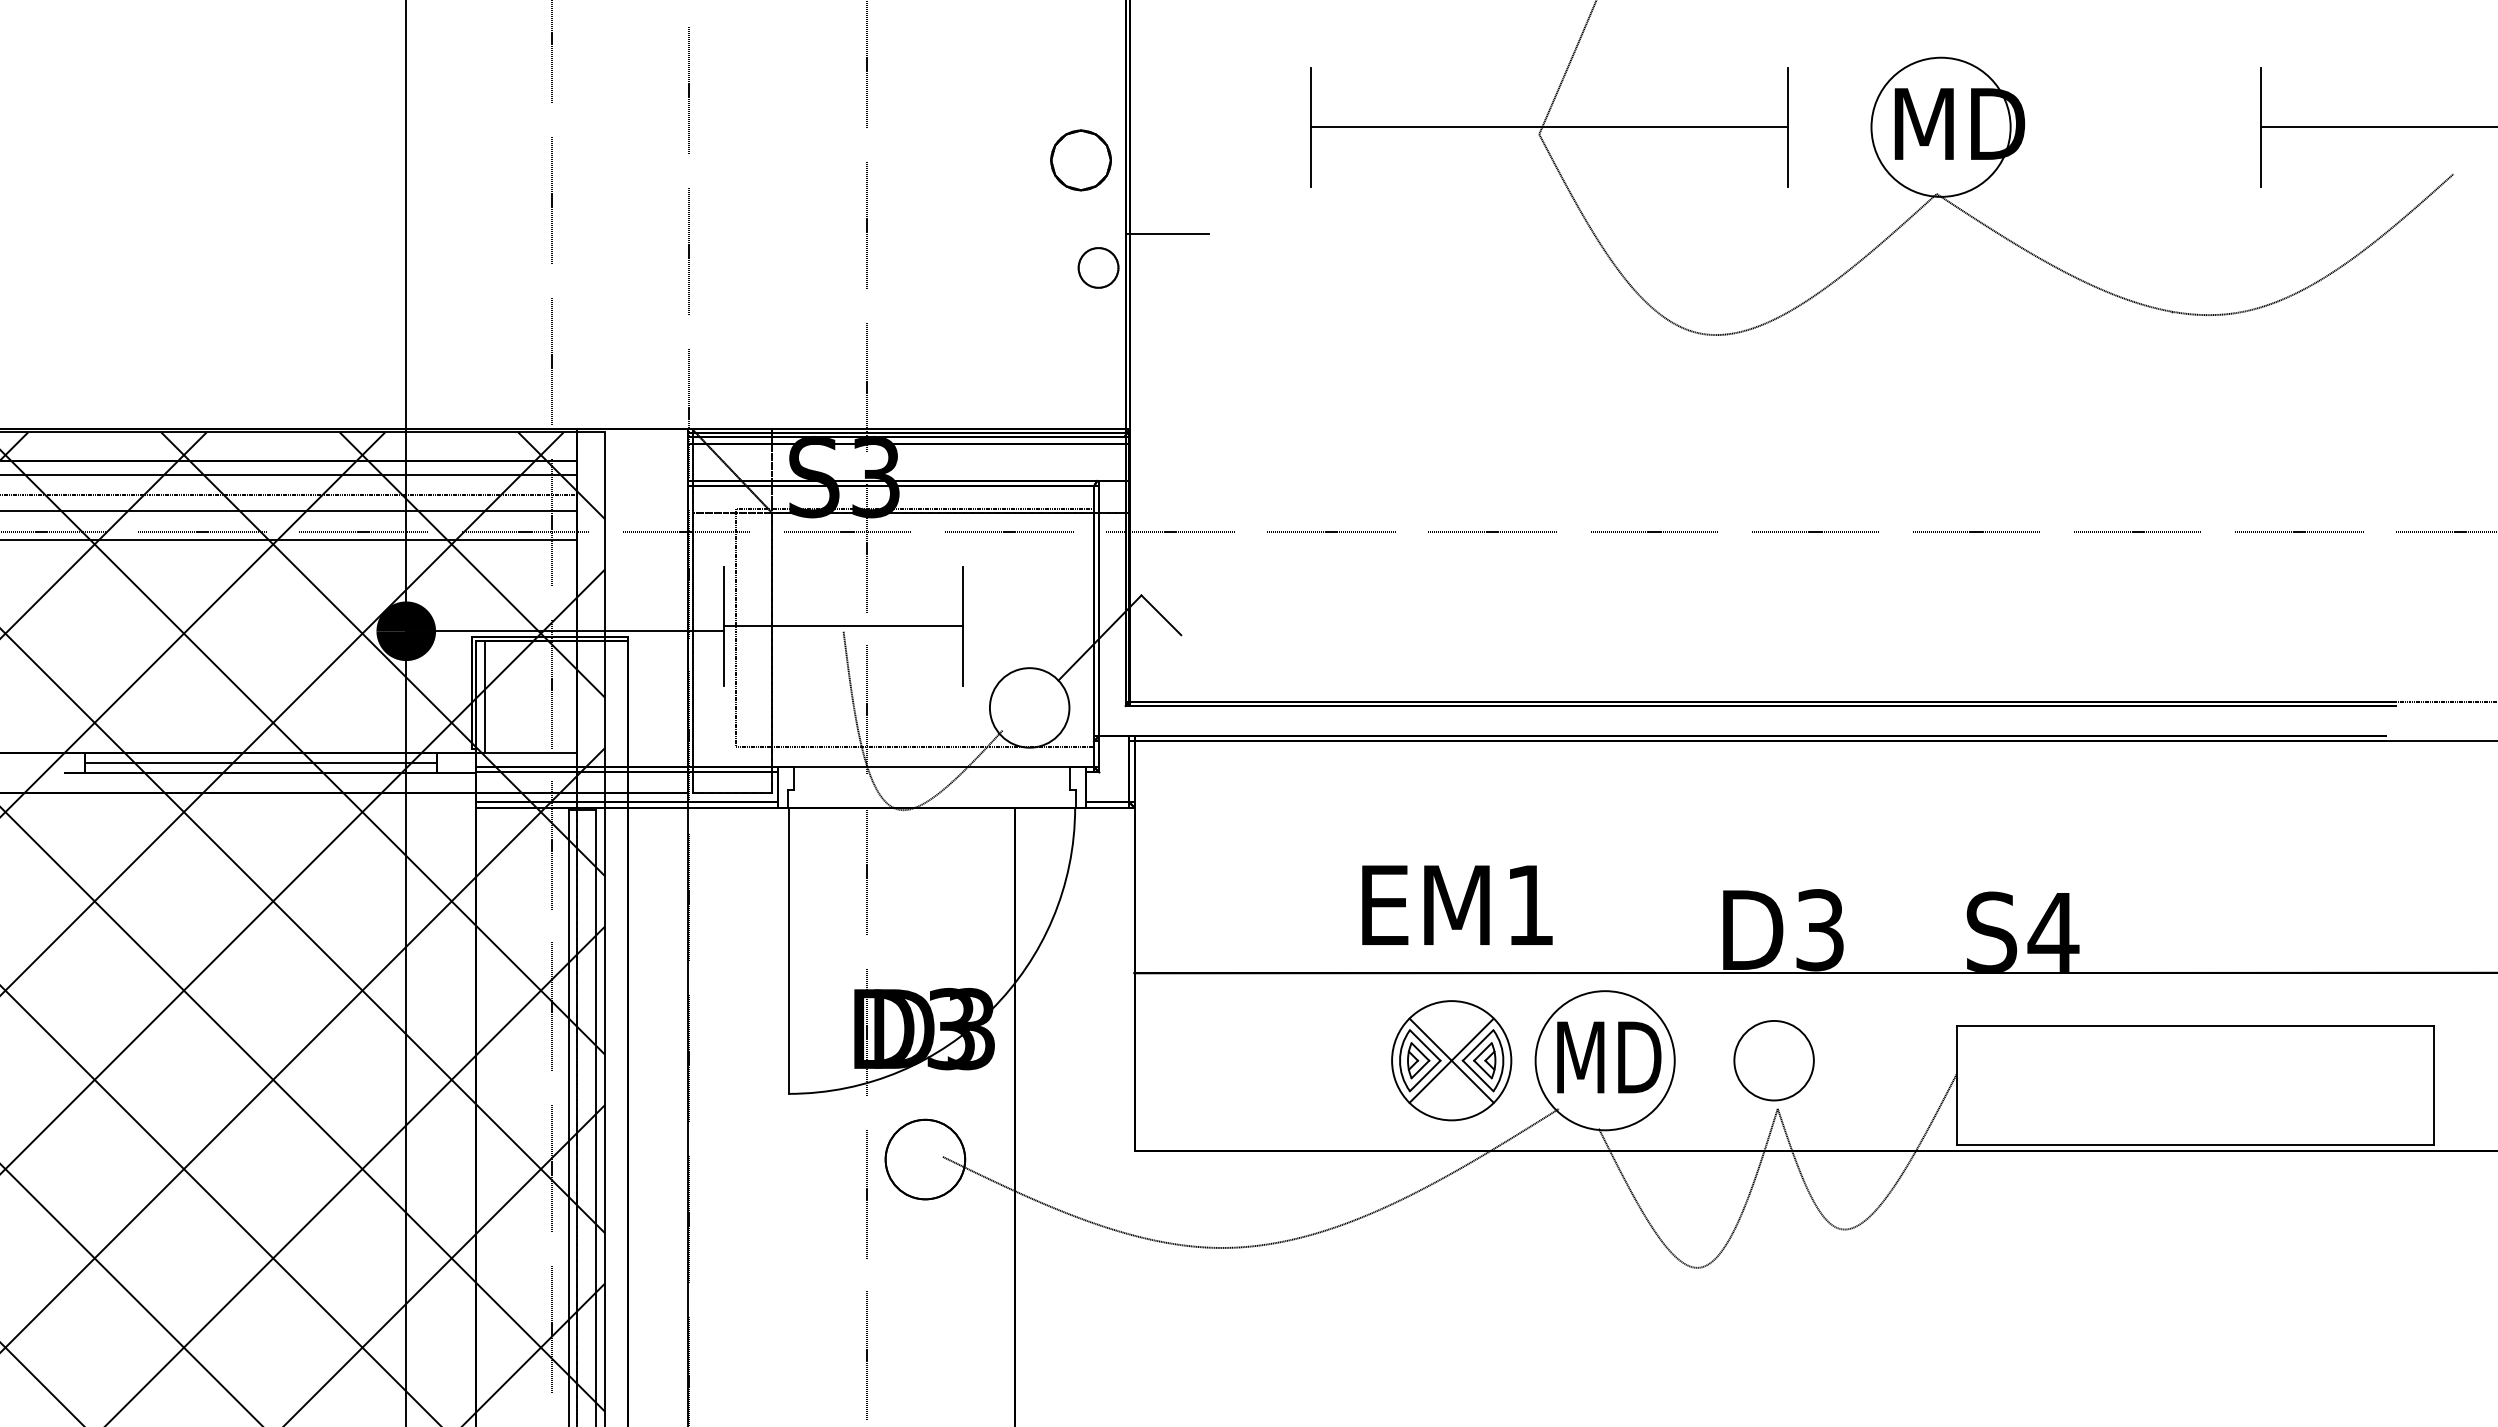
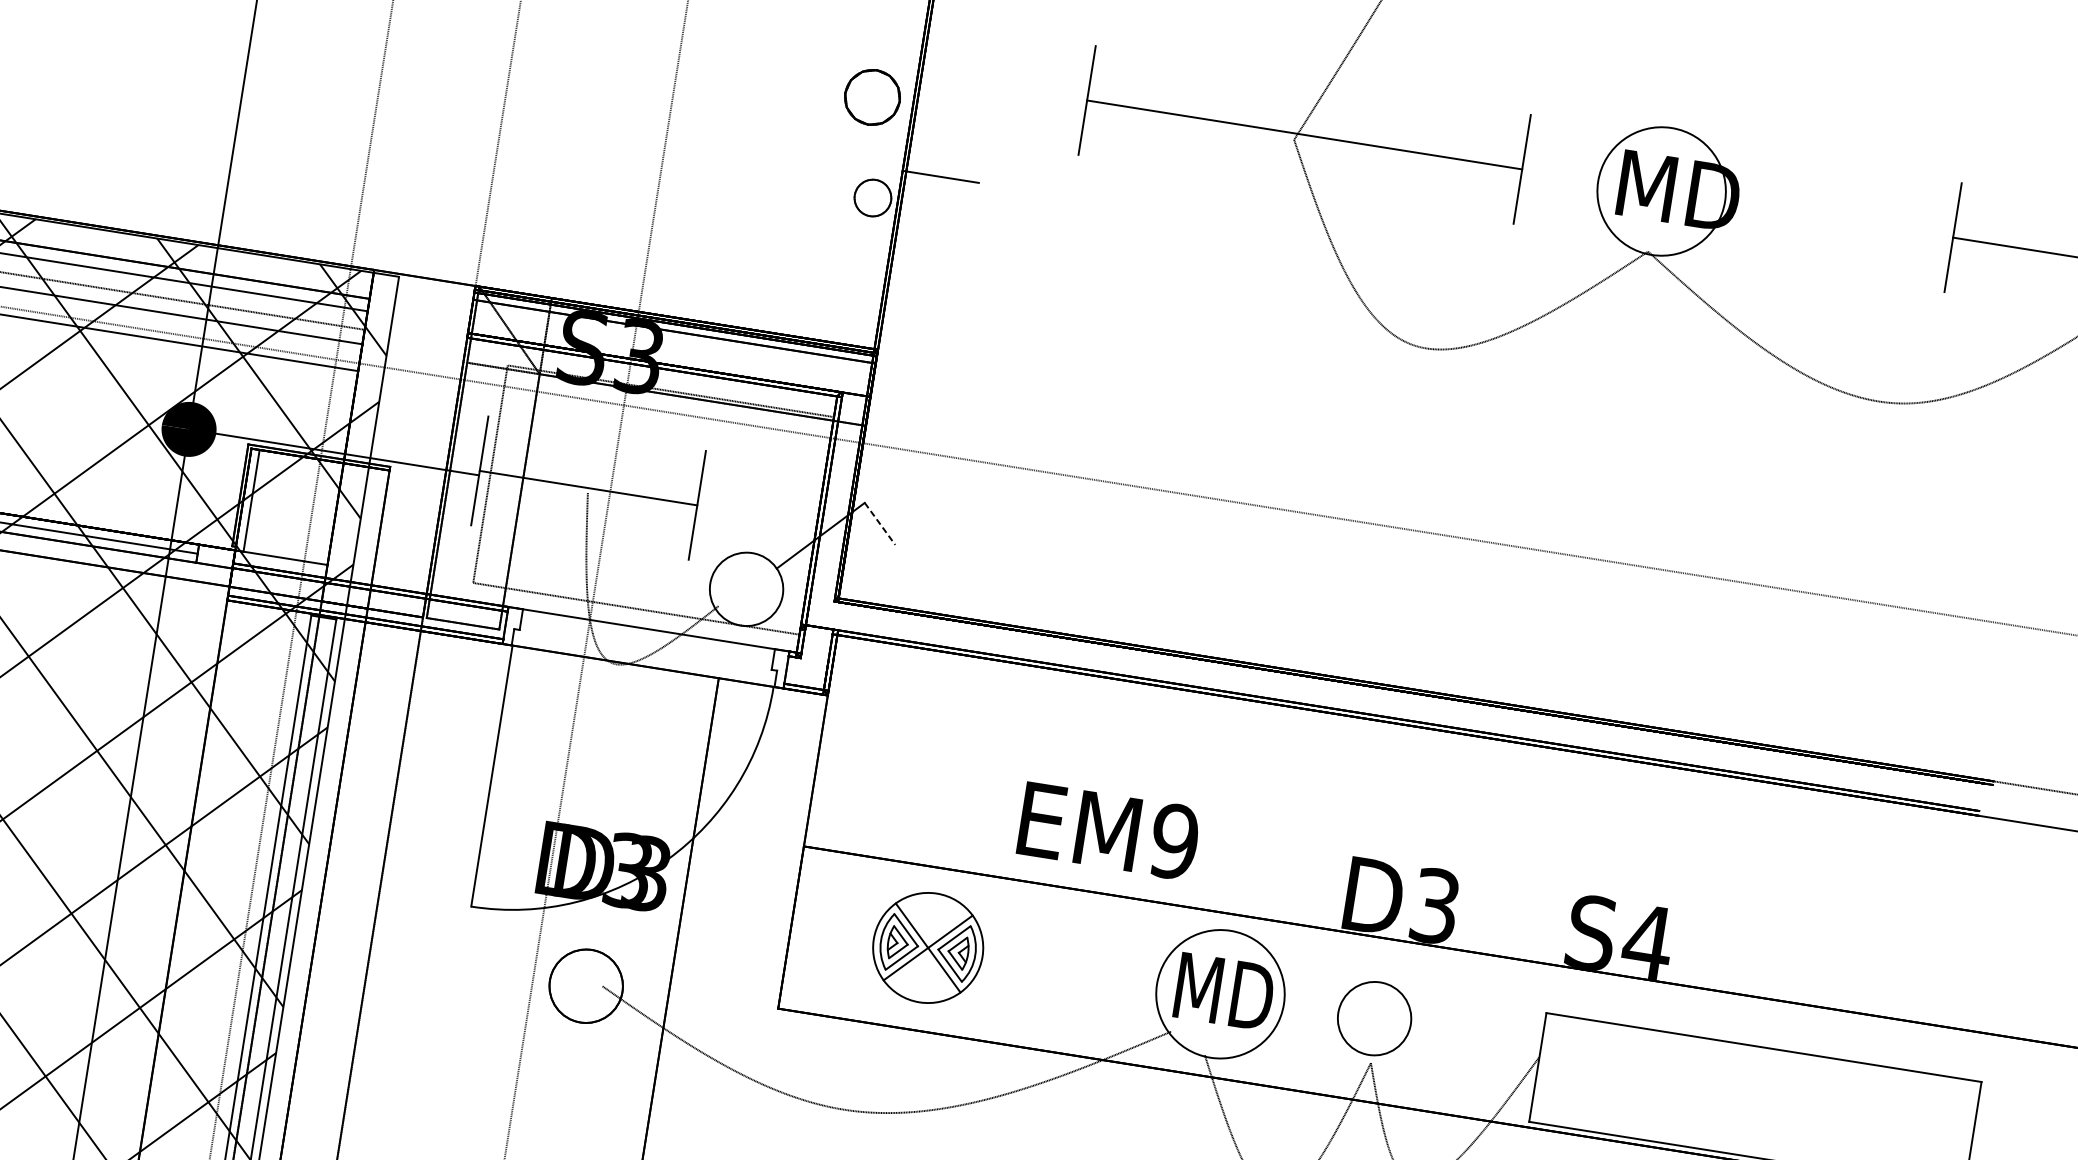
line: (1161, 615) -> (880, 524), solid -> dashed
text: (1529, 905) -> (1173, 841), EM1 -> EM9
part: (1451, 1060) -> (928, 947), moved

